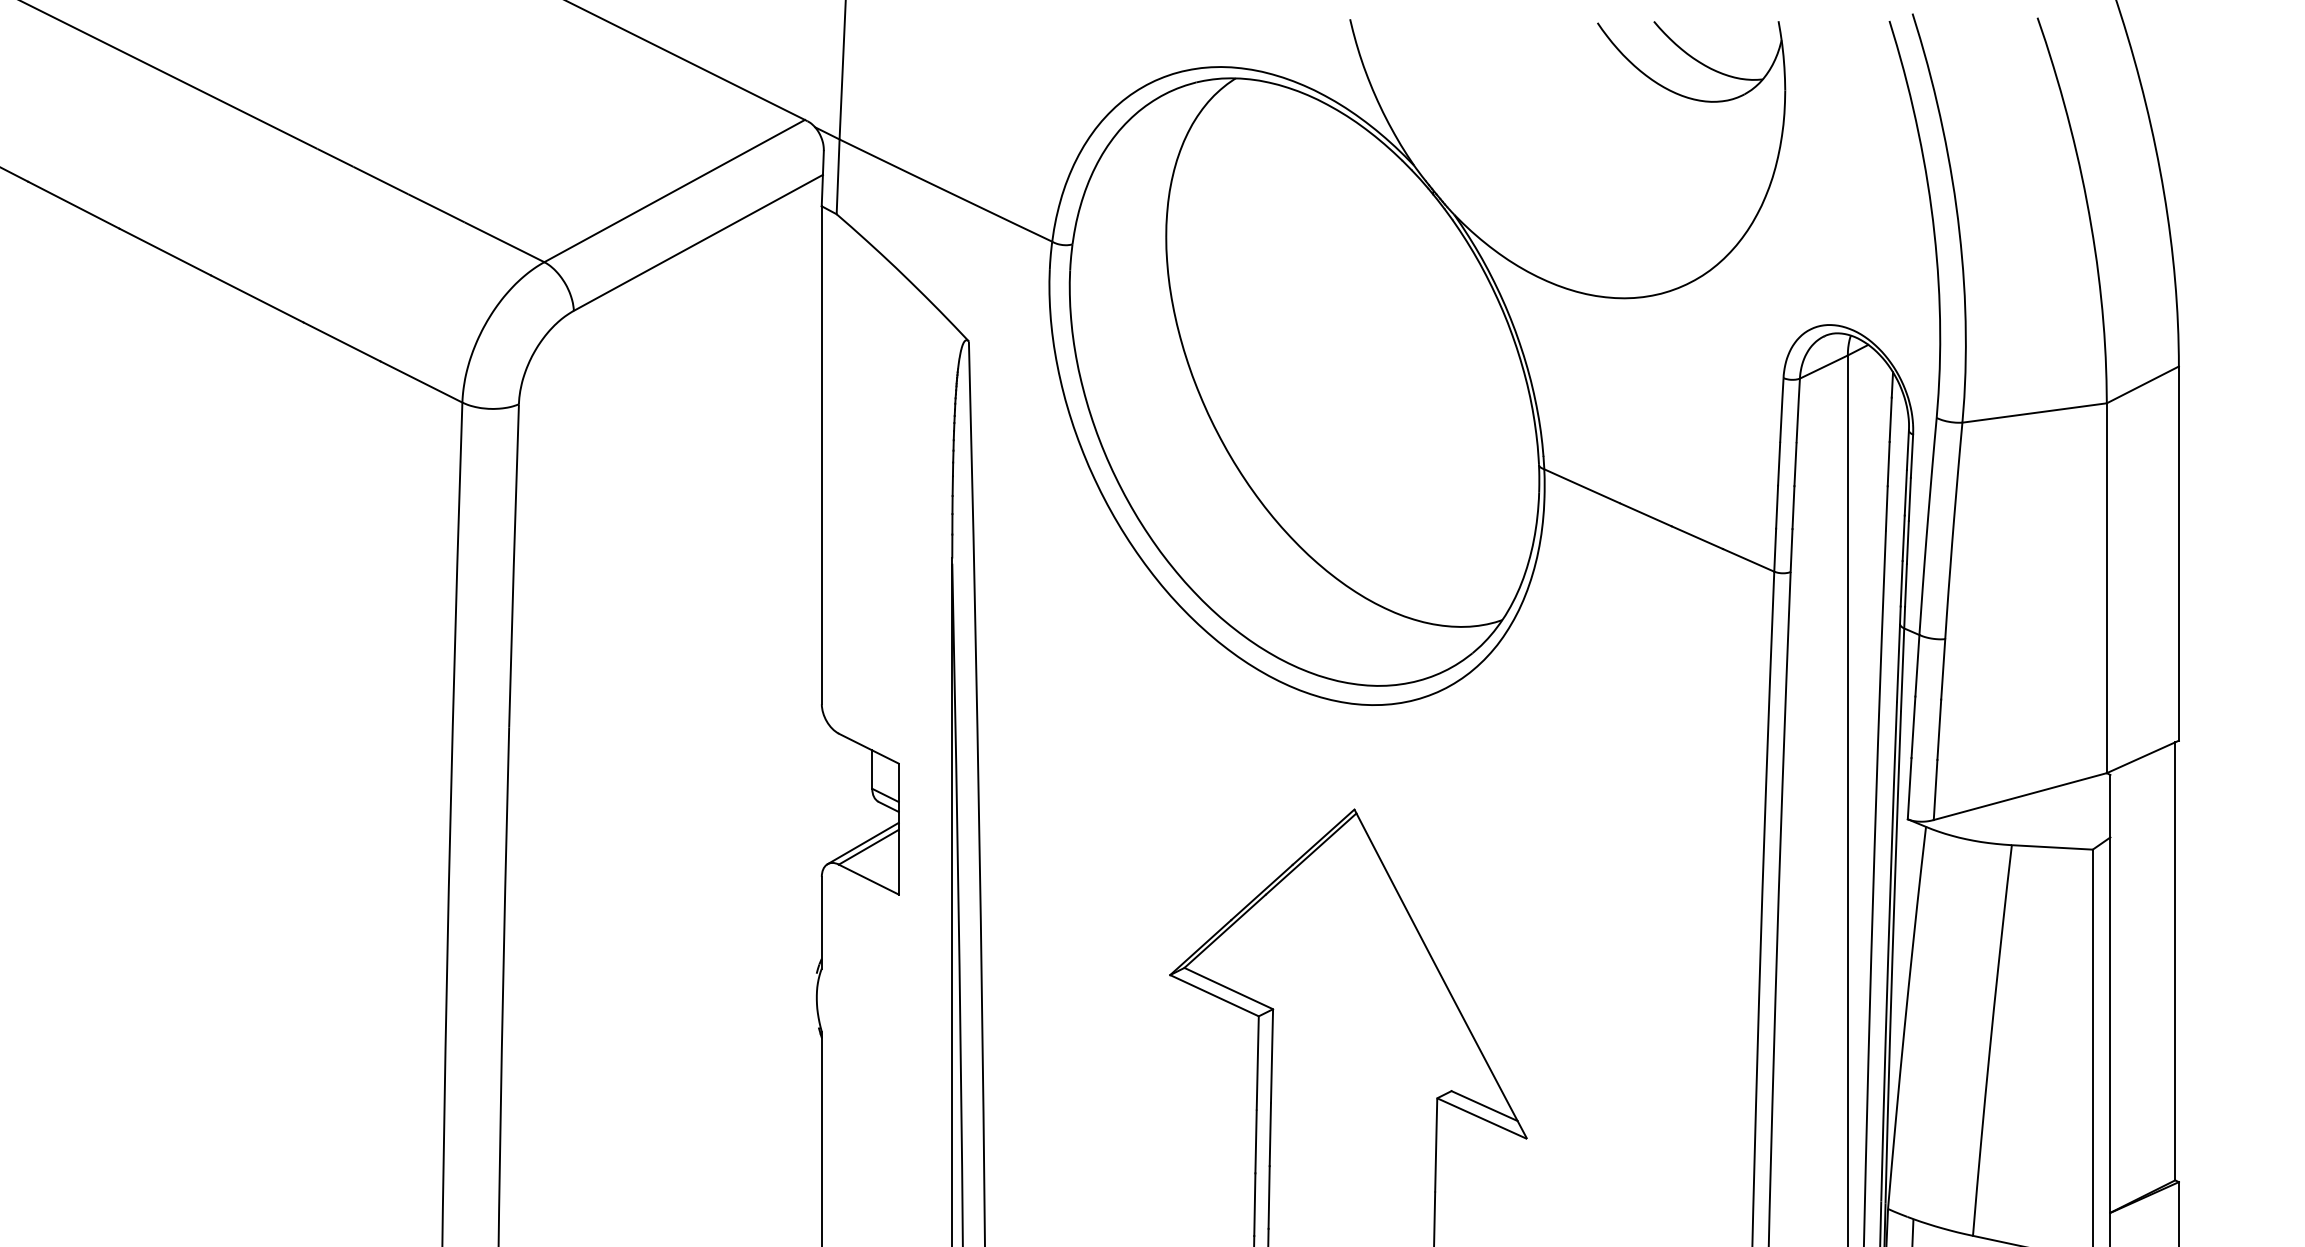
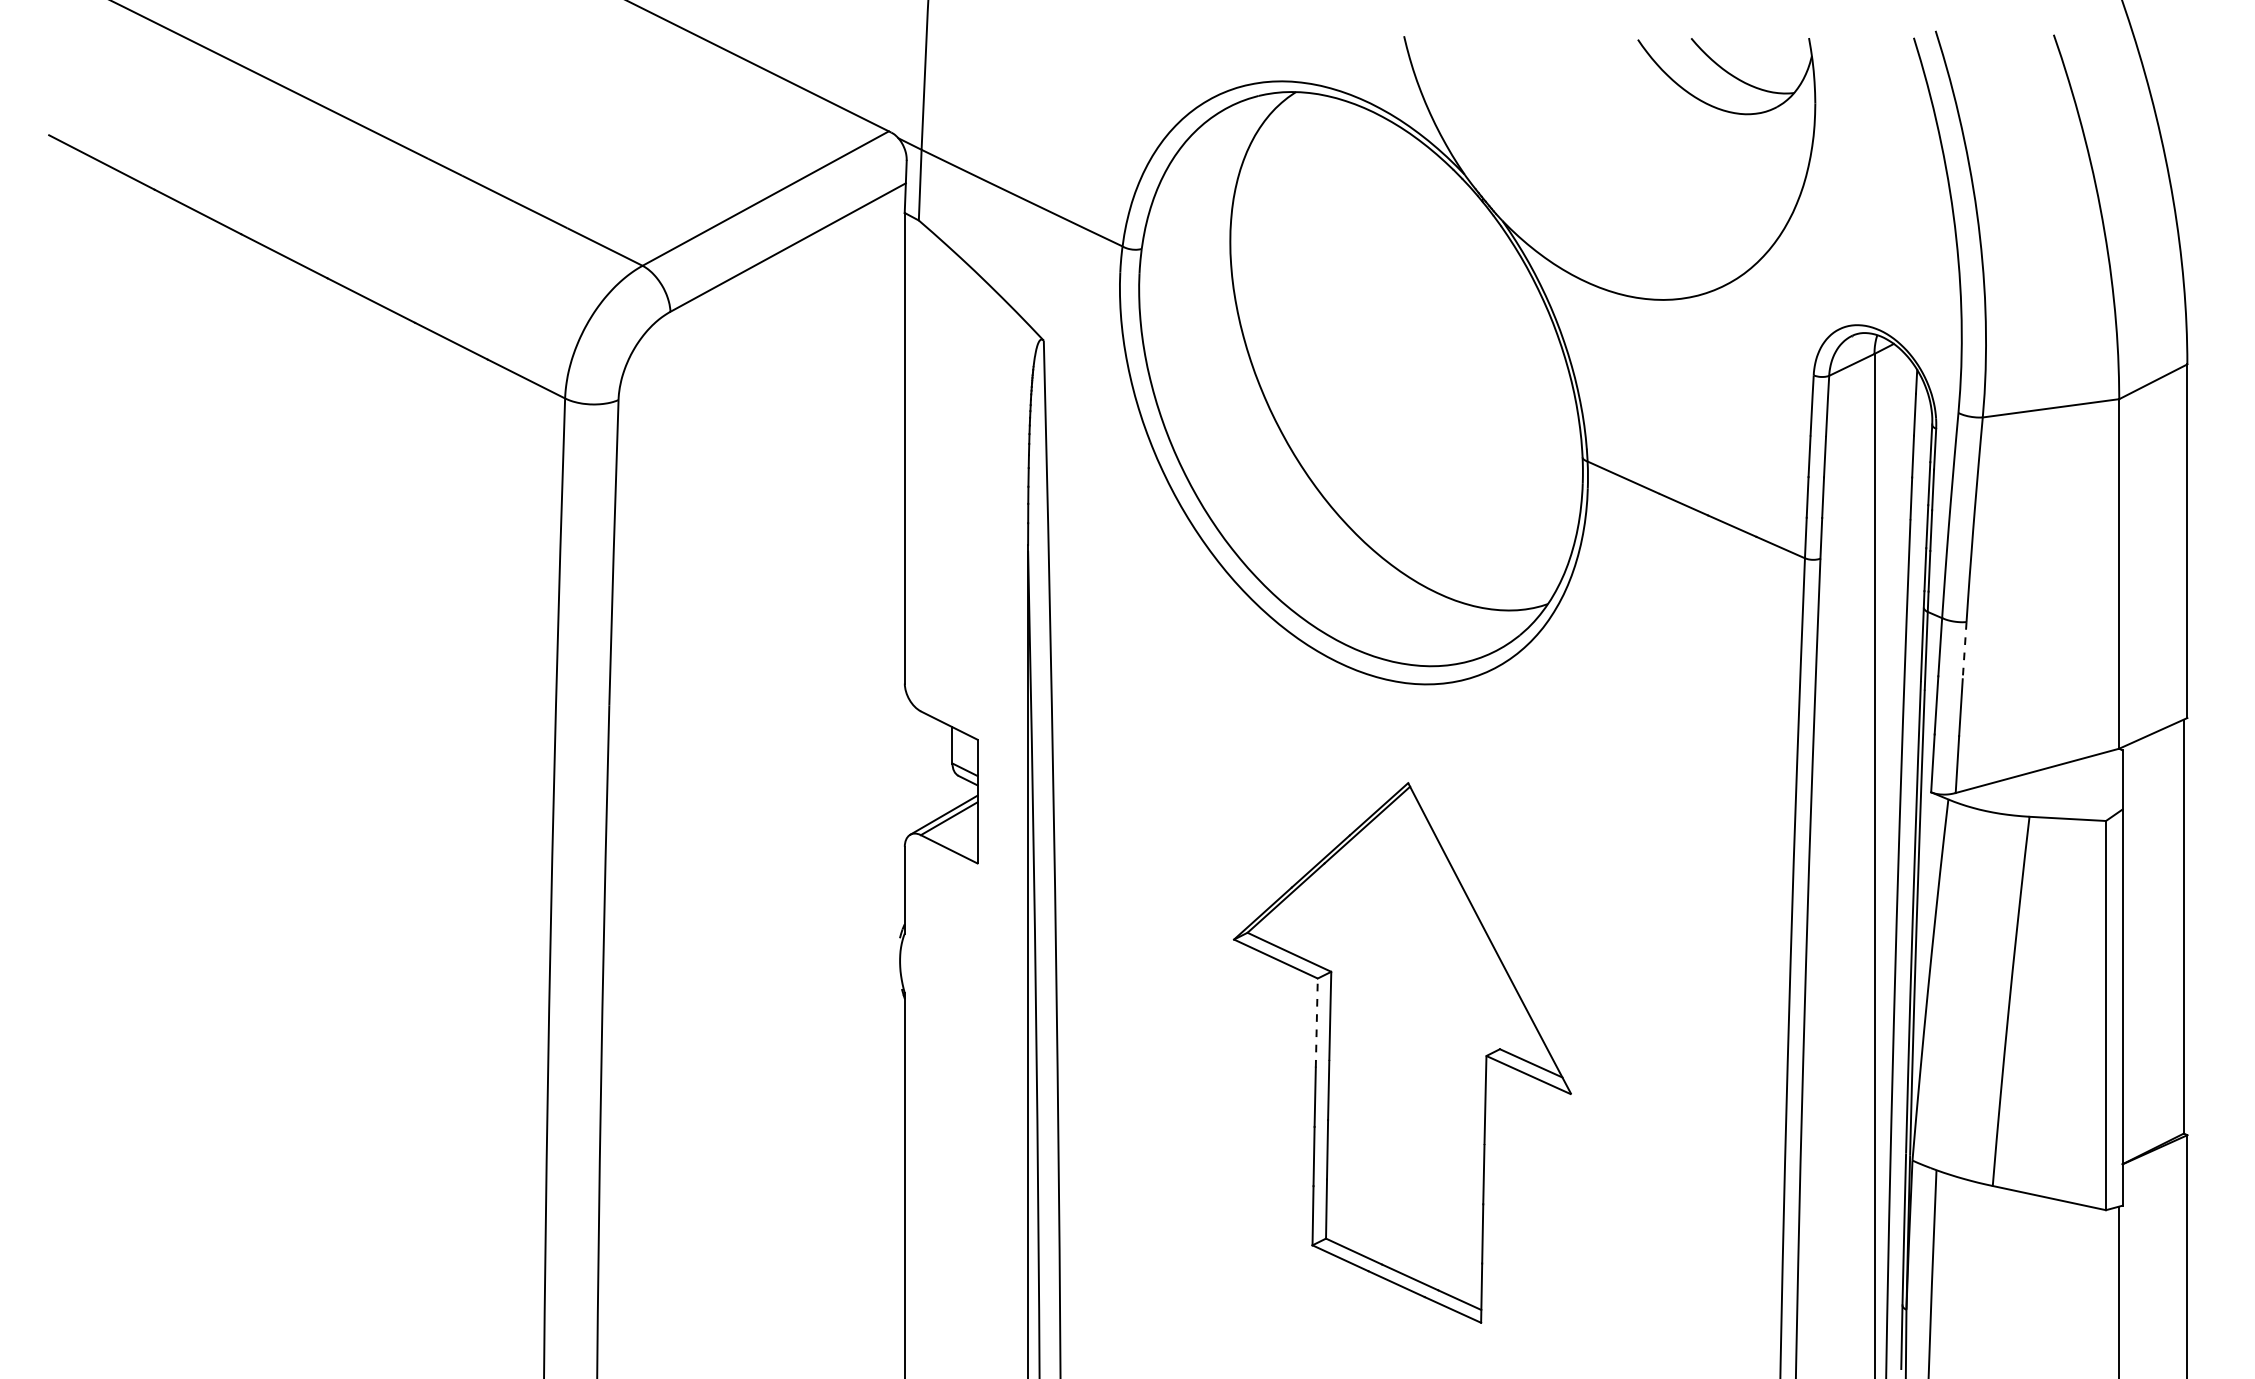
line: (1943, 669) -> (1964, 650), solid -> dashed
line: (1257, 1062) -> (1316, 1022), solid -> dashed

